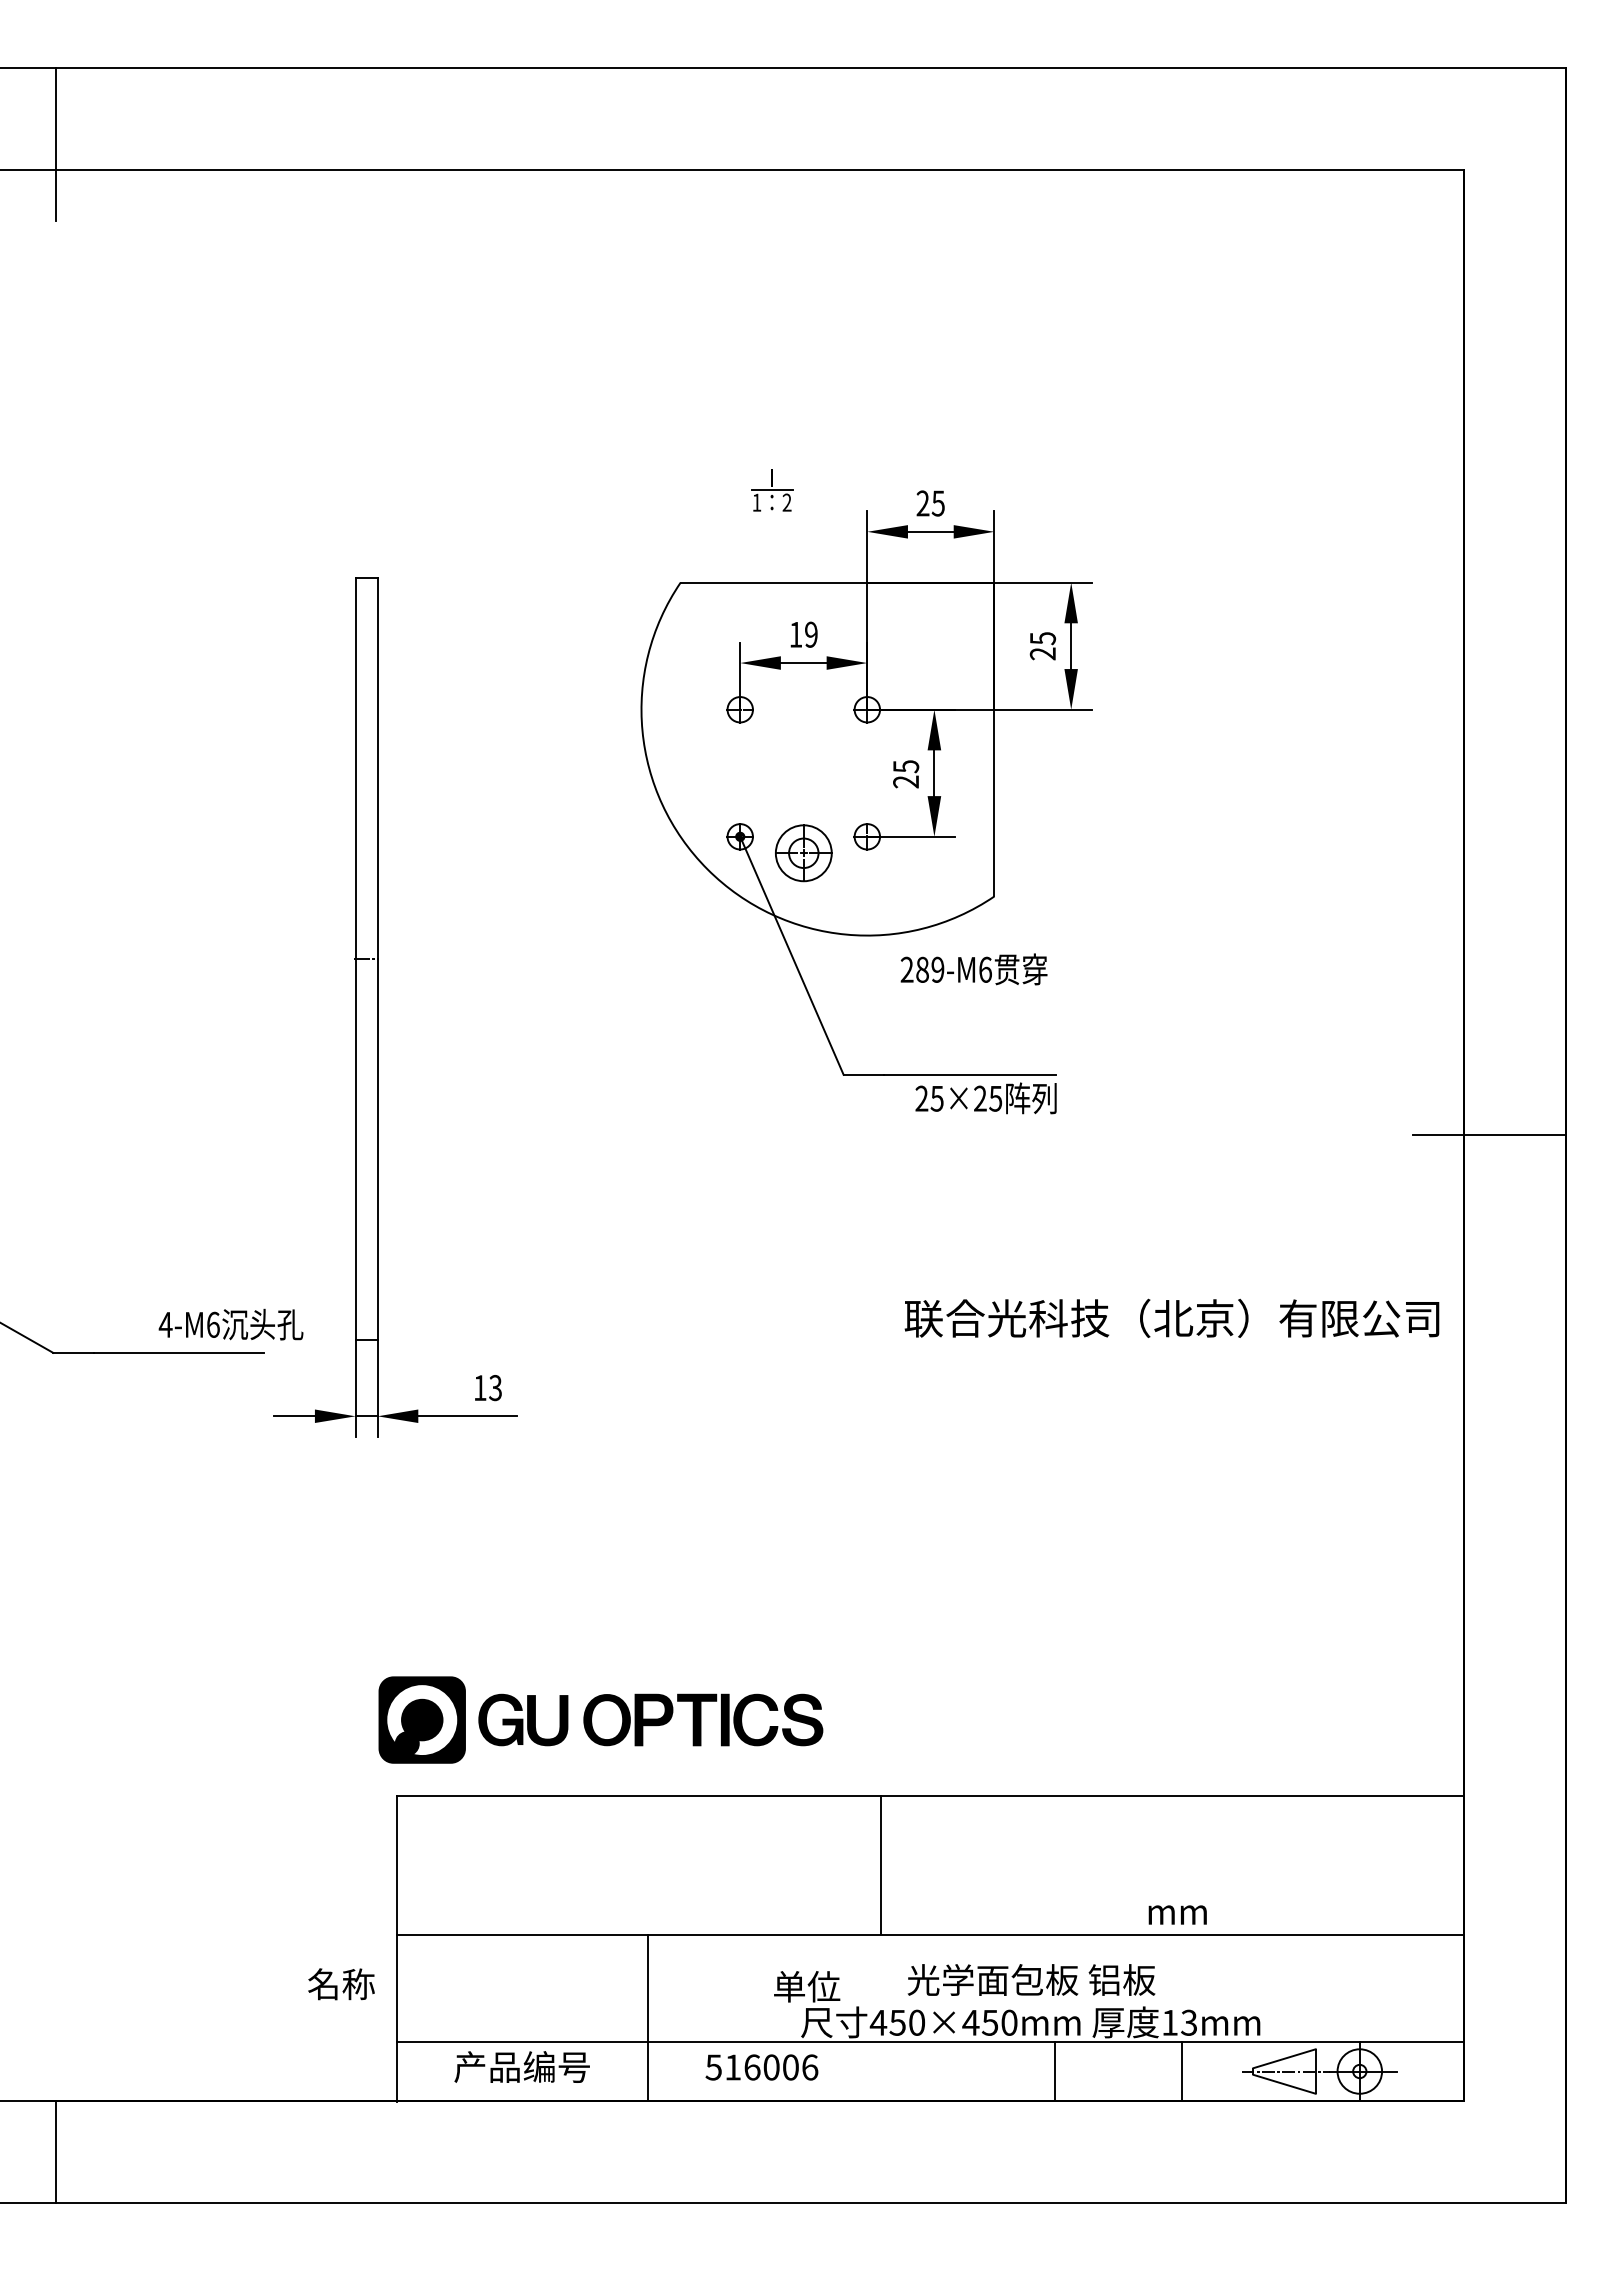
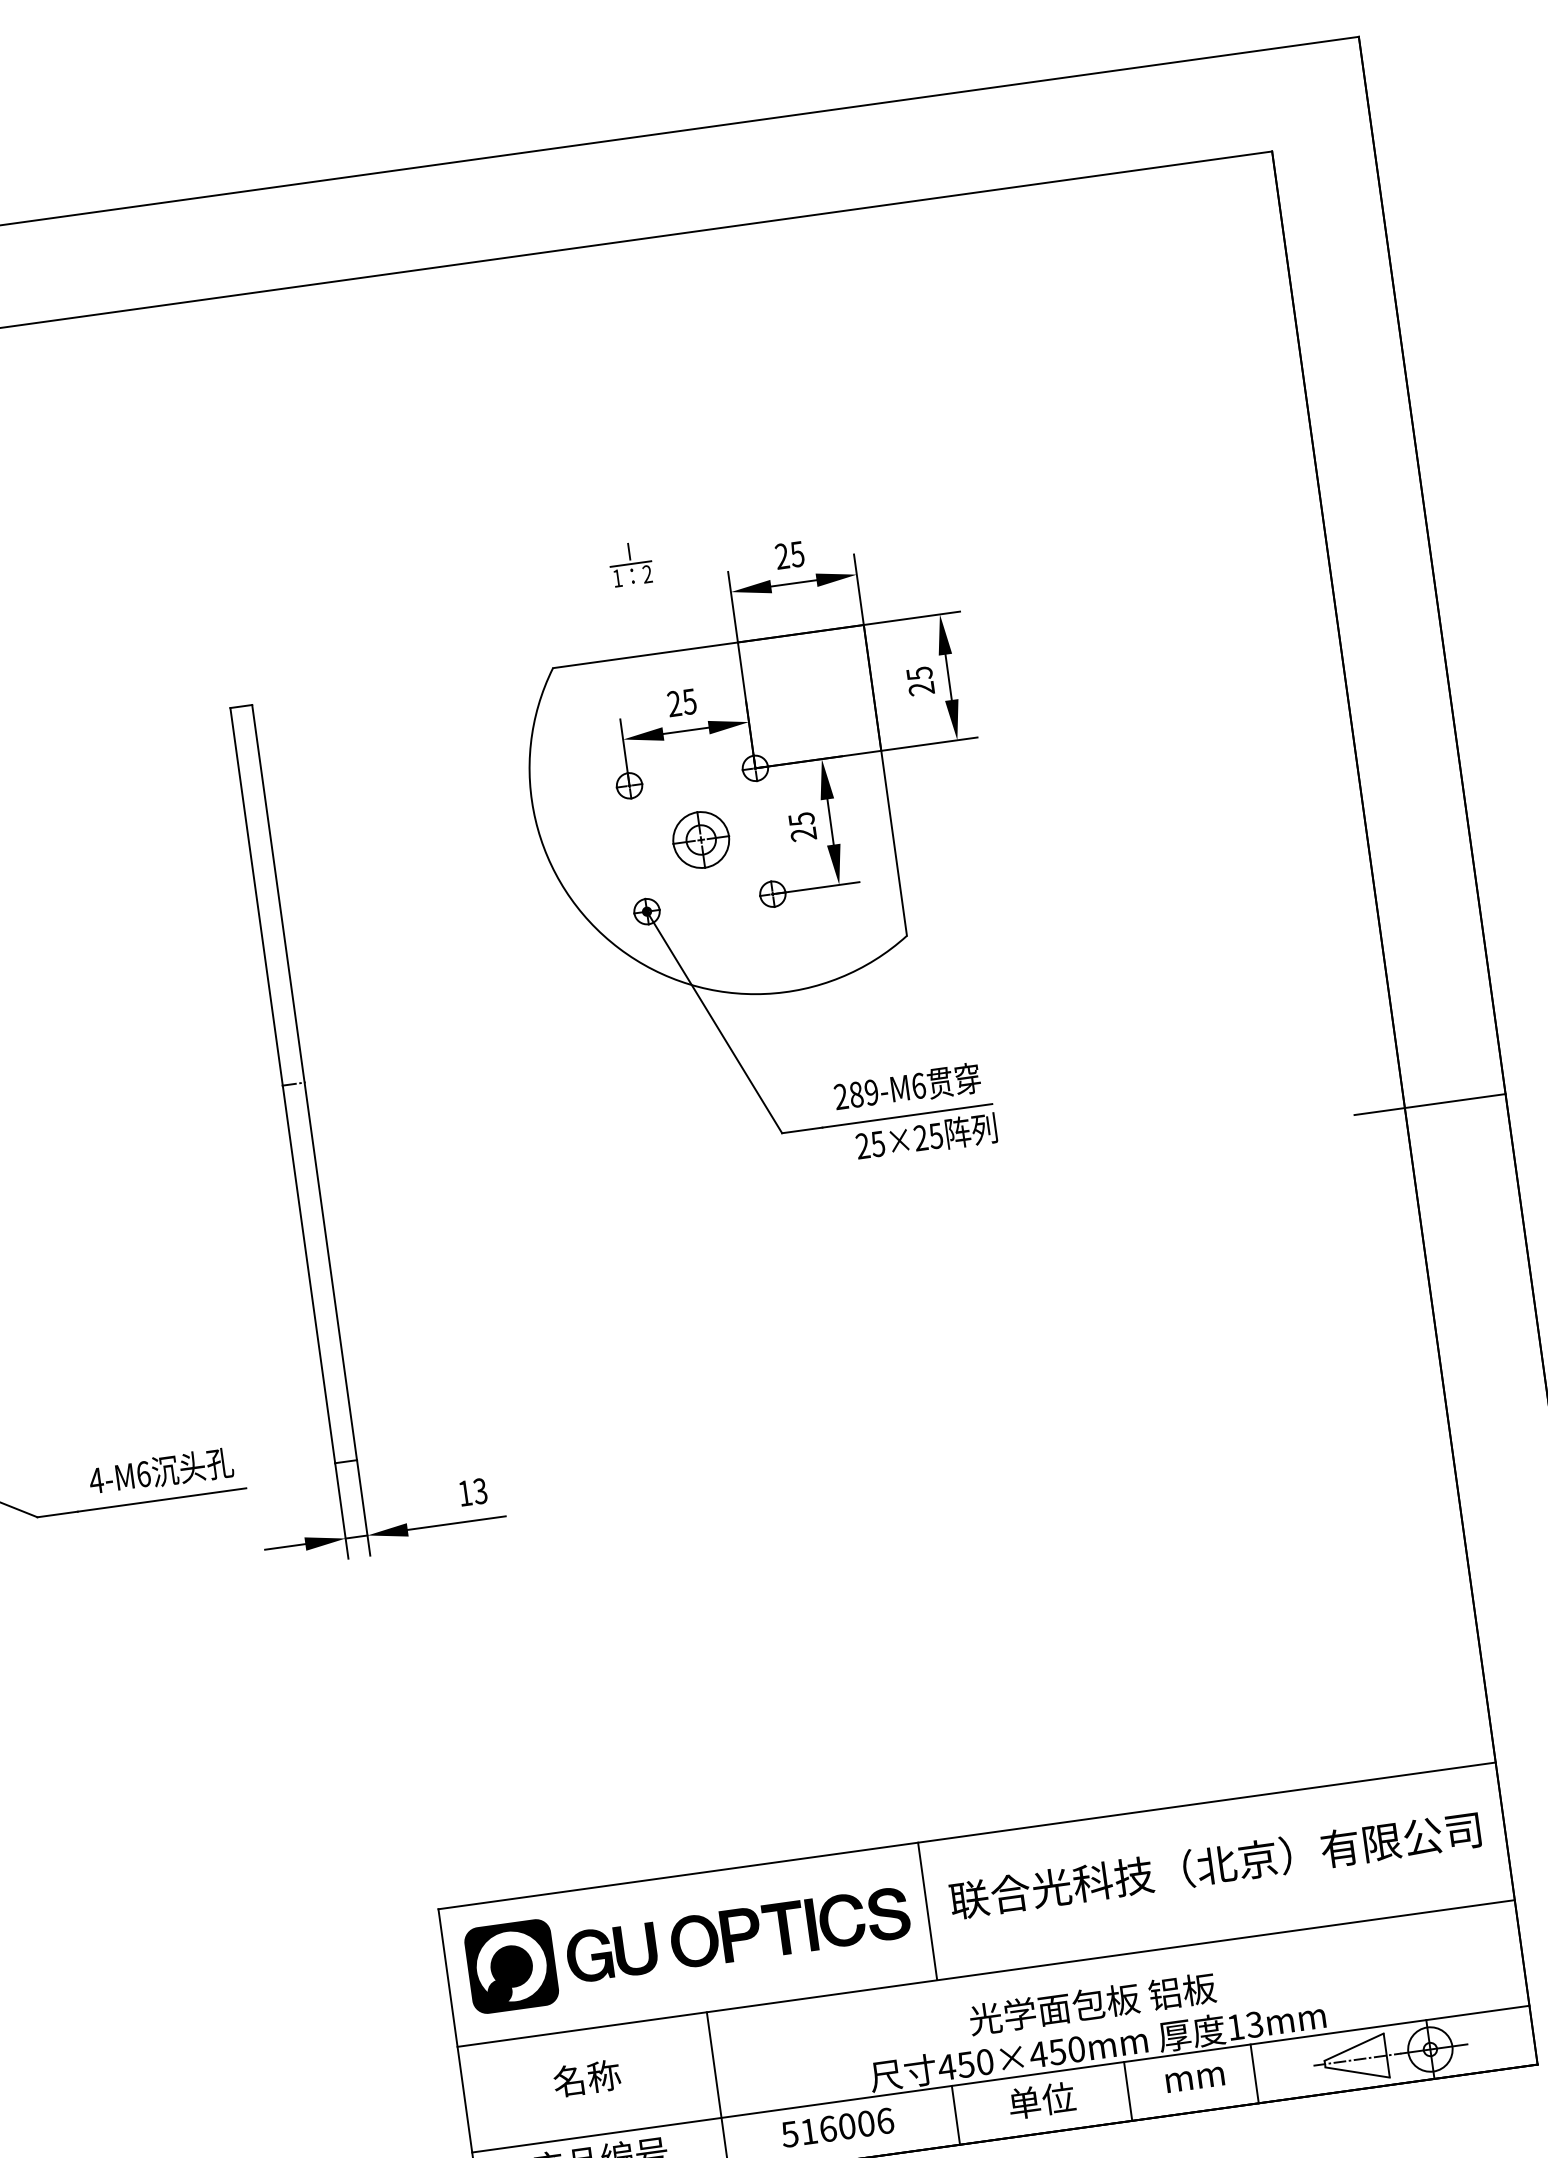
text: (803, 634) -> (681, 702), 19 -> 25
part: (803, 853) -> (700, 840), moved
text: (973, 969) -> (906, 1087), moved
text: (1171, 1317) -> (1214, 1864), moved
text: (230, 1324) -> (160, 1471), moved
part: (600, 1719) -> (688, 1941), moved
text: (1177, 1914) -> (1194, 2079), moved
text: (341, 1984) -> (587, 2078), moved
text: (807, 1986) -> (1042, 2100), moved
line: (880, 2071) -> (955, 2115), added

